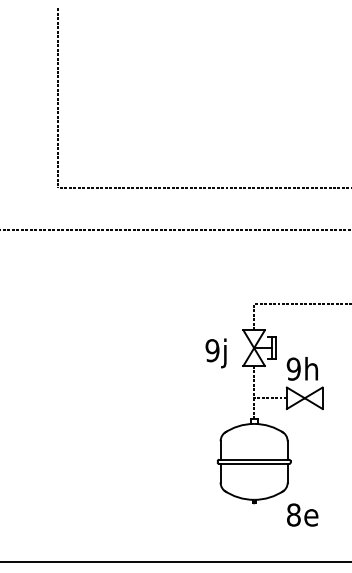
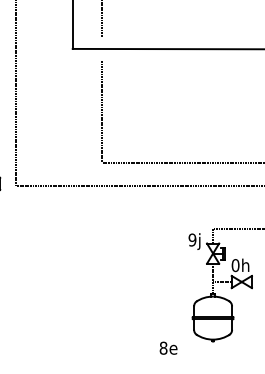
text: (216, 353) -> (194, 241), moved
text: (293, 369) -> (235, 265), 9h -> 0h
text: (302, 513) -> (168, 347), moved

